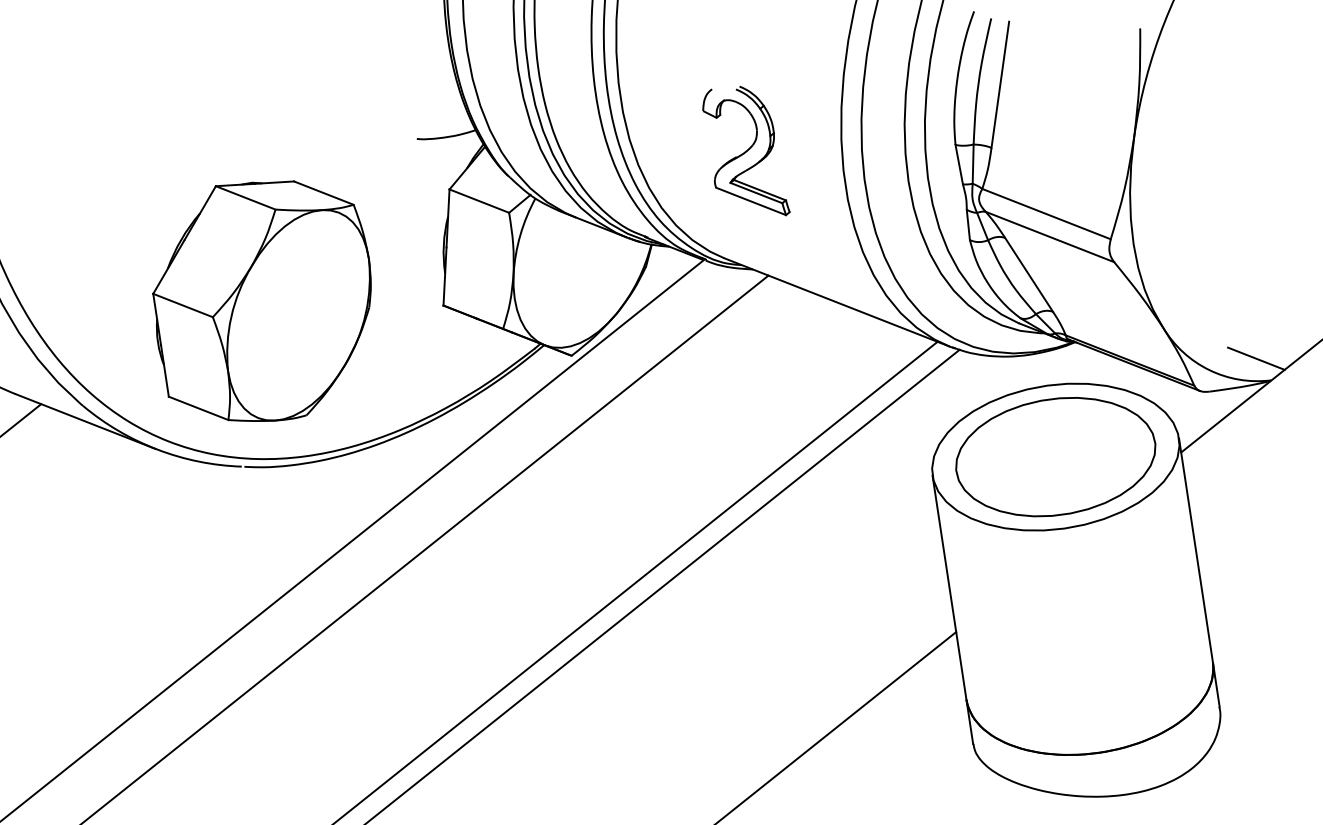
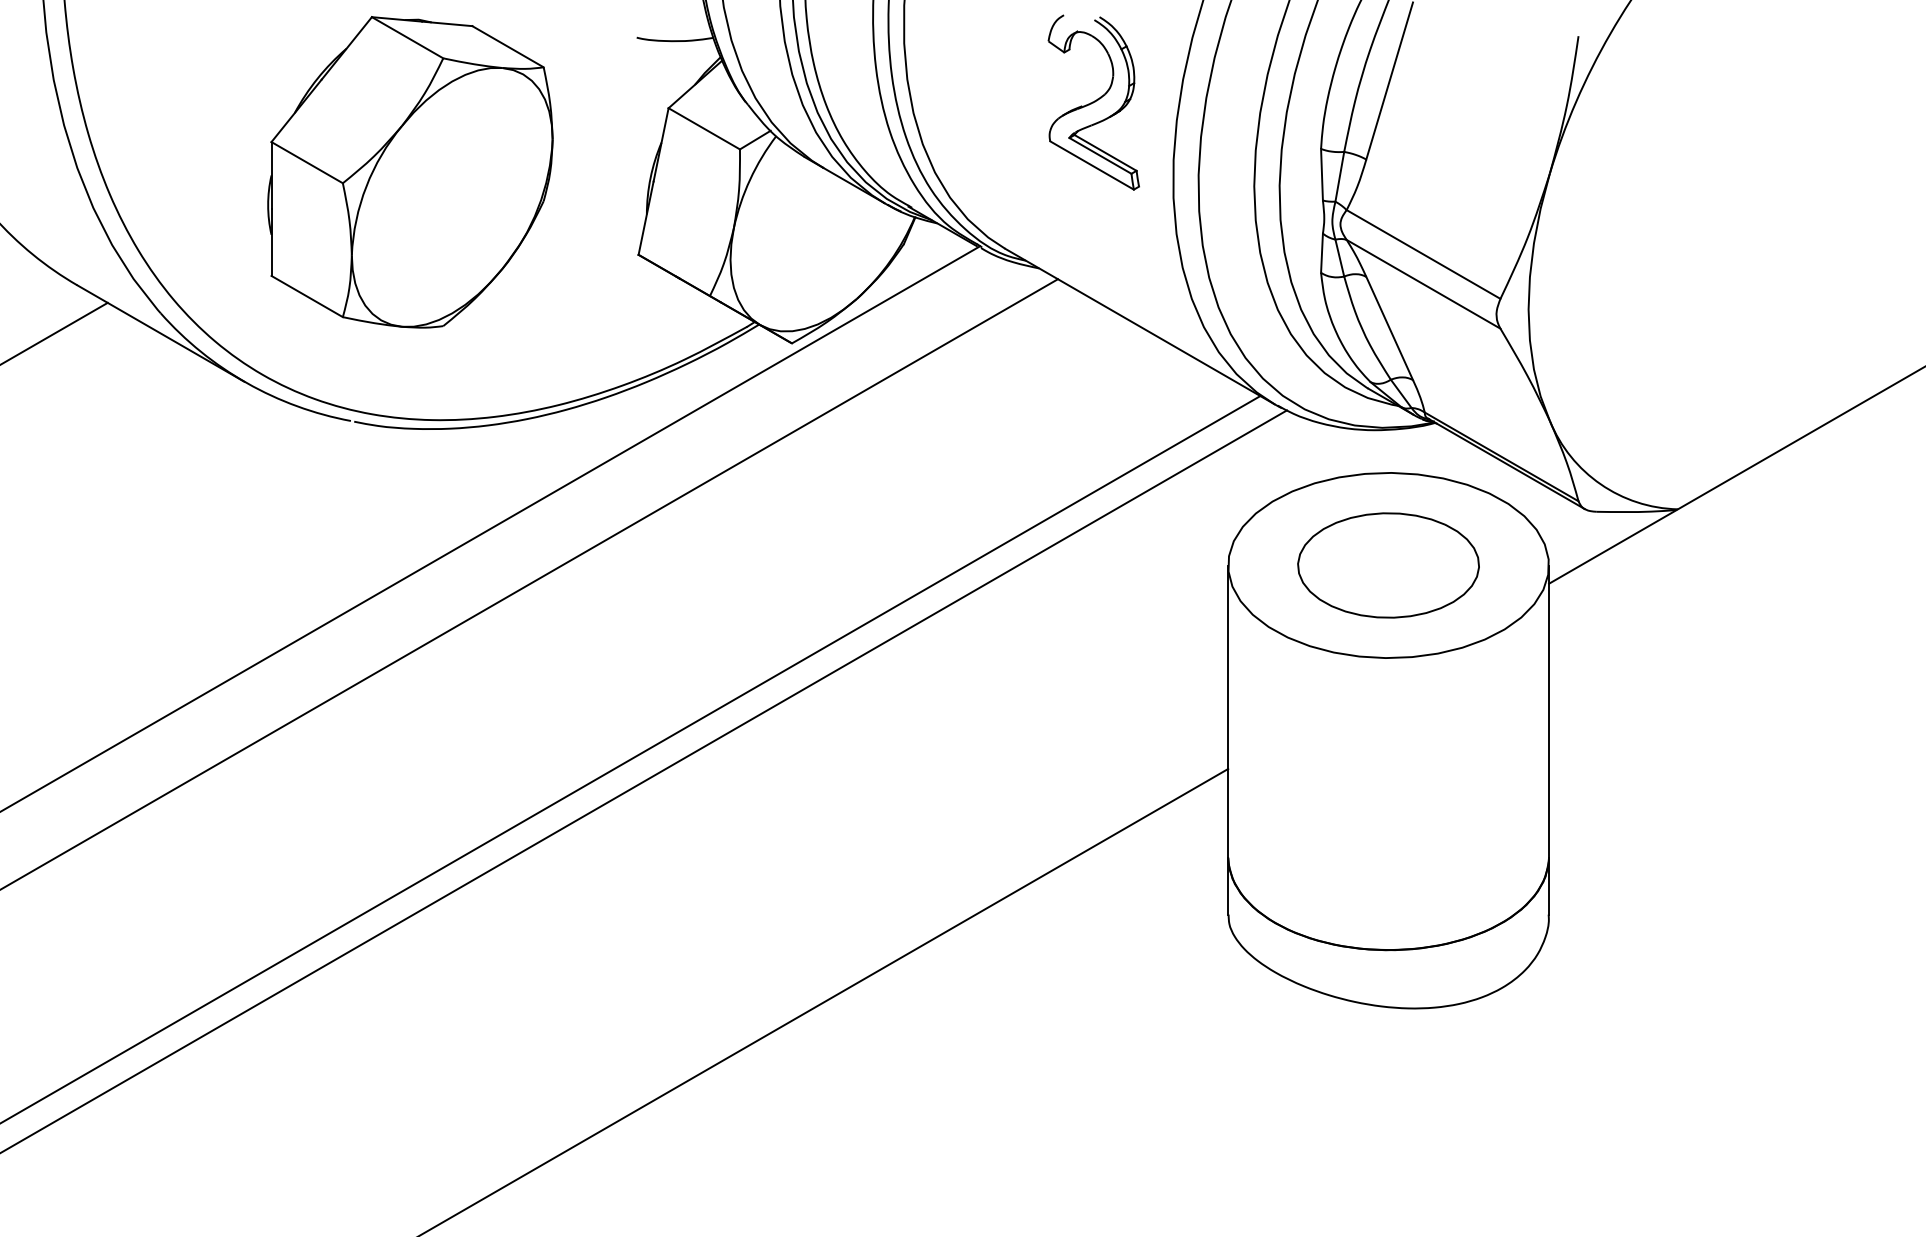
part: (744, 152) -> (1093, 102), moved
part: (263, 301) -> (410, 172), moved
line: (1256, 358) -> (1662, 478), removed
part: (1055, 457) -> (1388, 565), size x0.7

